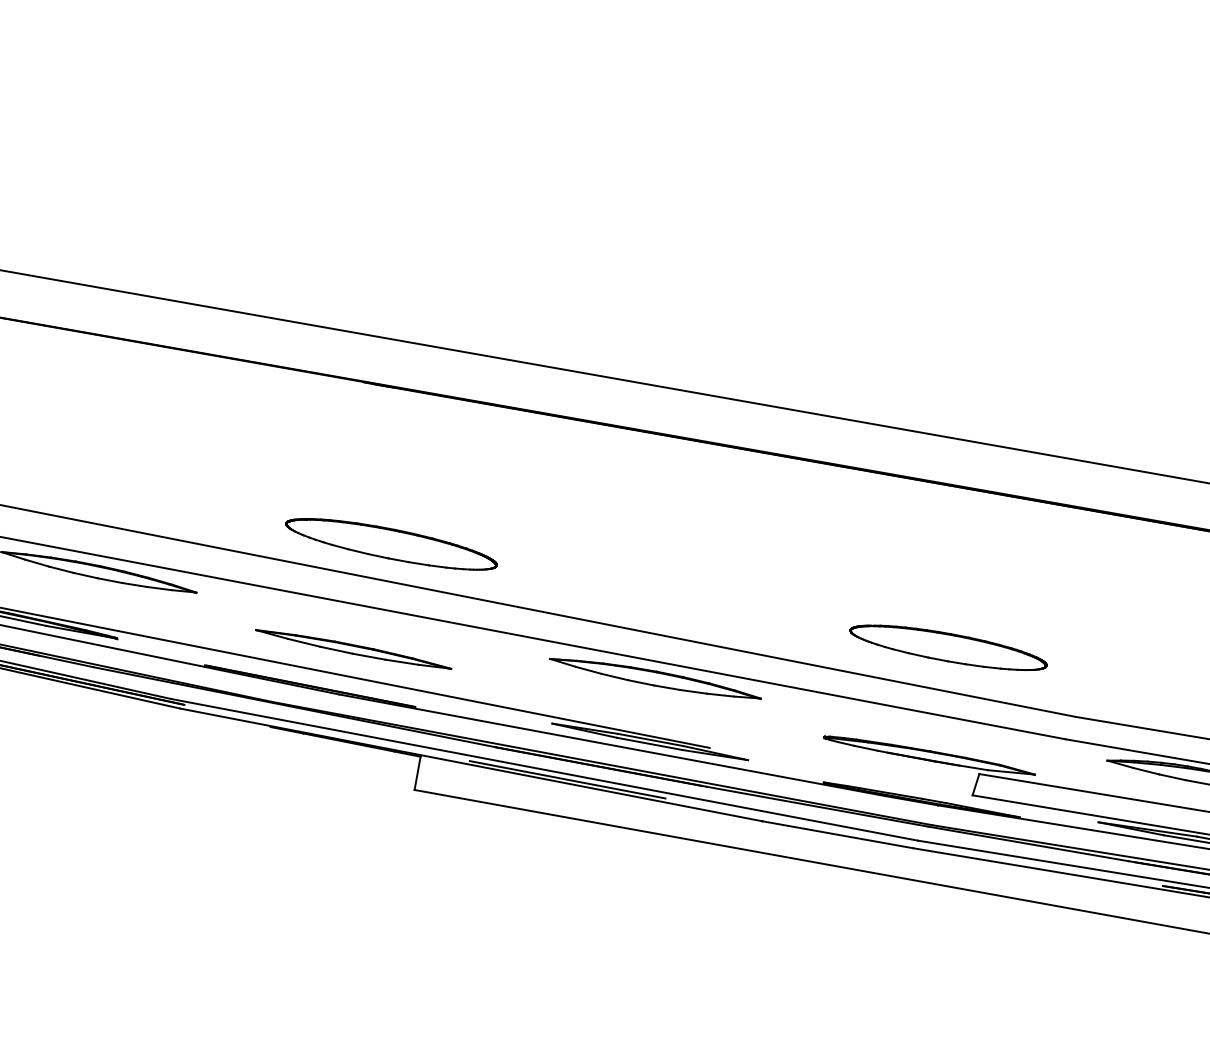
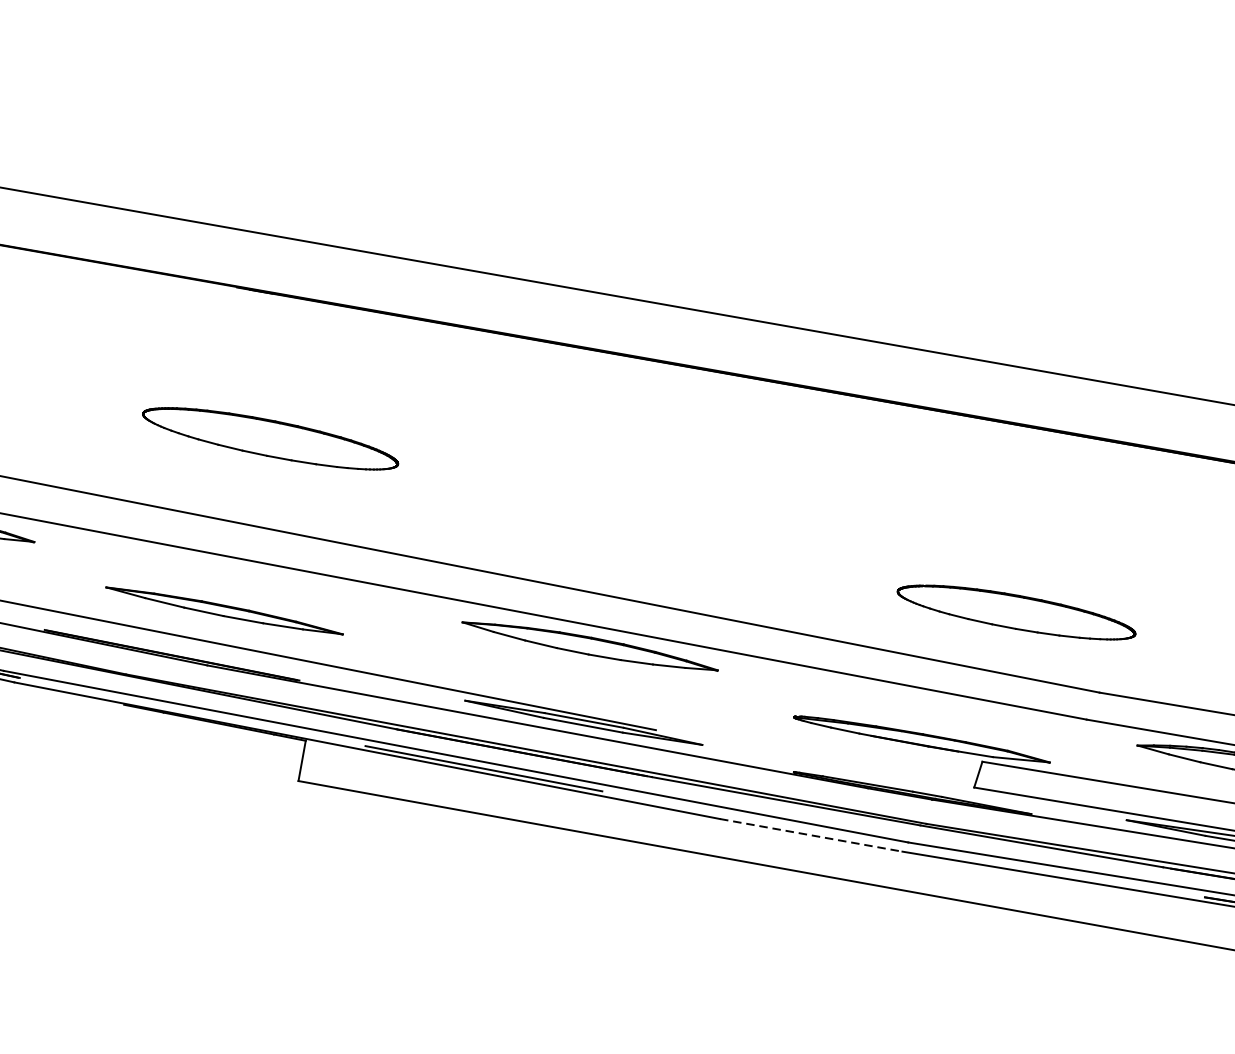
part: (391, 544) -> (270, 438), moved
part: (948, 647) -> (1016, 612), moved
line: (838, 834) -> (811, 834), solid -> dashed

